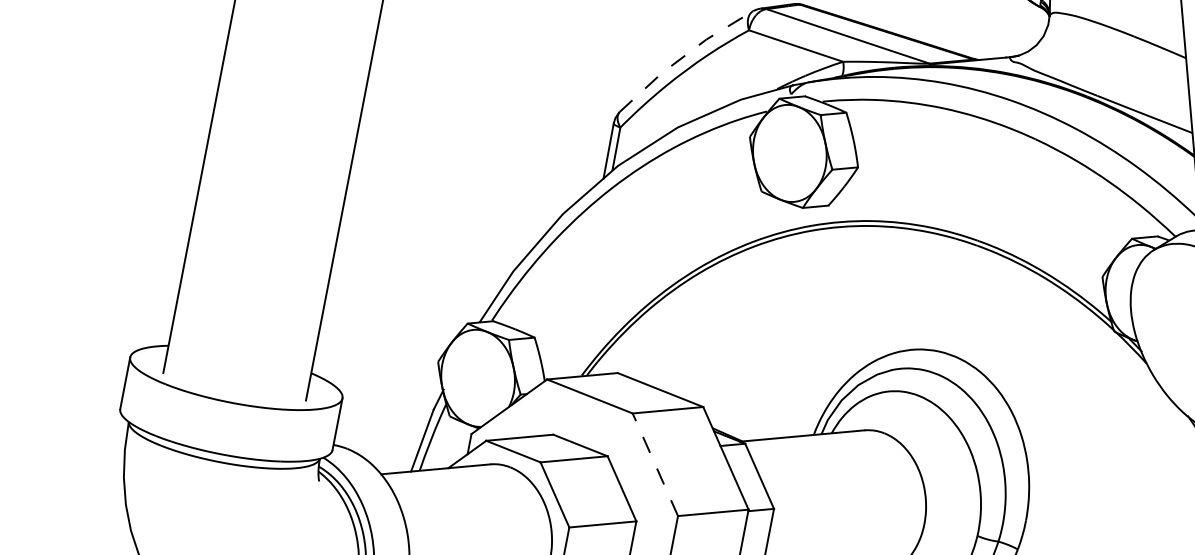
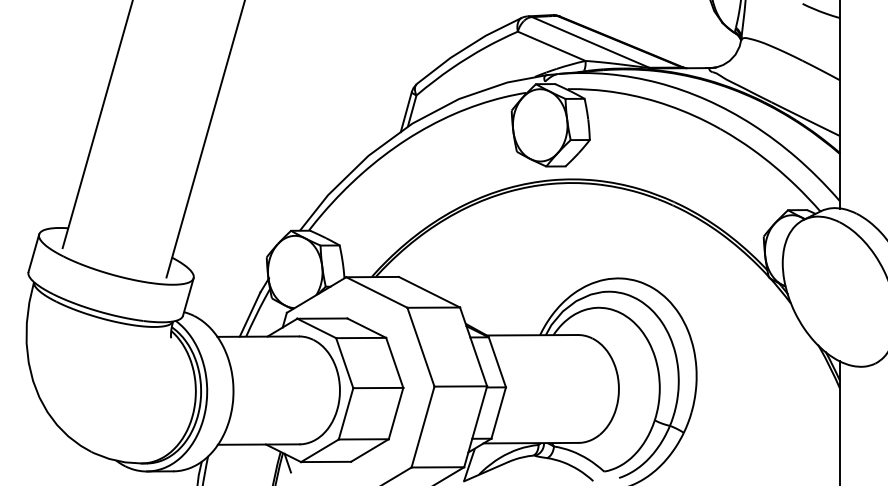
line: (683, 57) -> (467, 47), dashed -> solid
line: (654, 465) -> (420, 347), dashed -> solid

